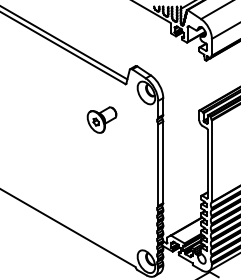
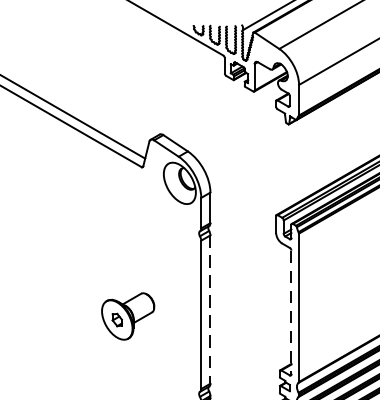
part: (101, 119) -> (127, 315), moved
line: (163, 162) -> (210, 309), solid -> dashed
line: (207, 164) -> (290, 313), solid -> dashed

